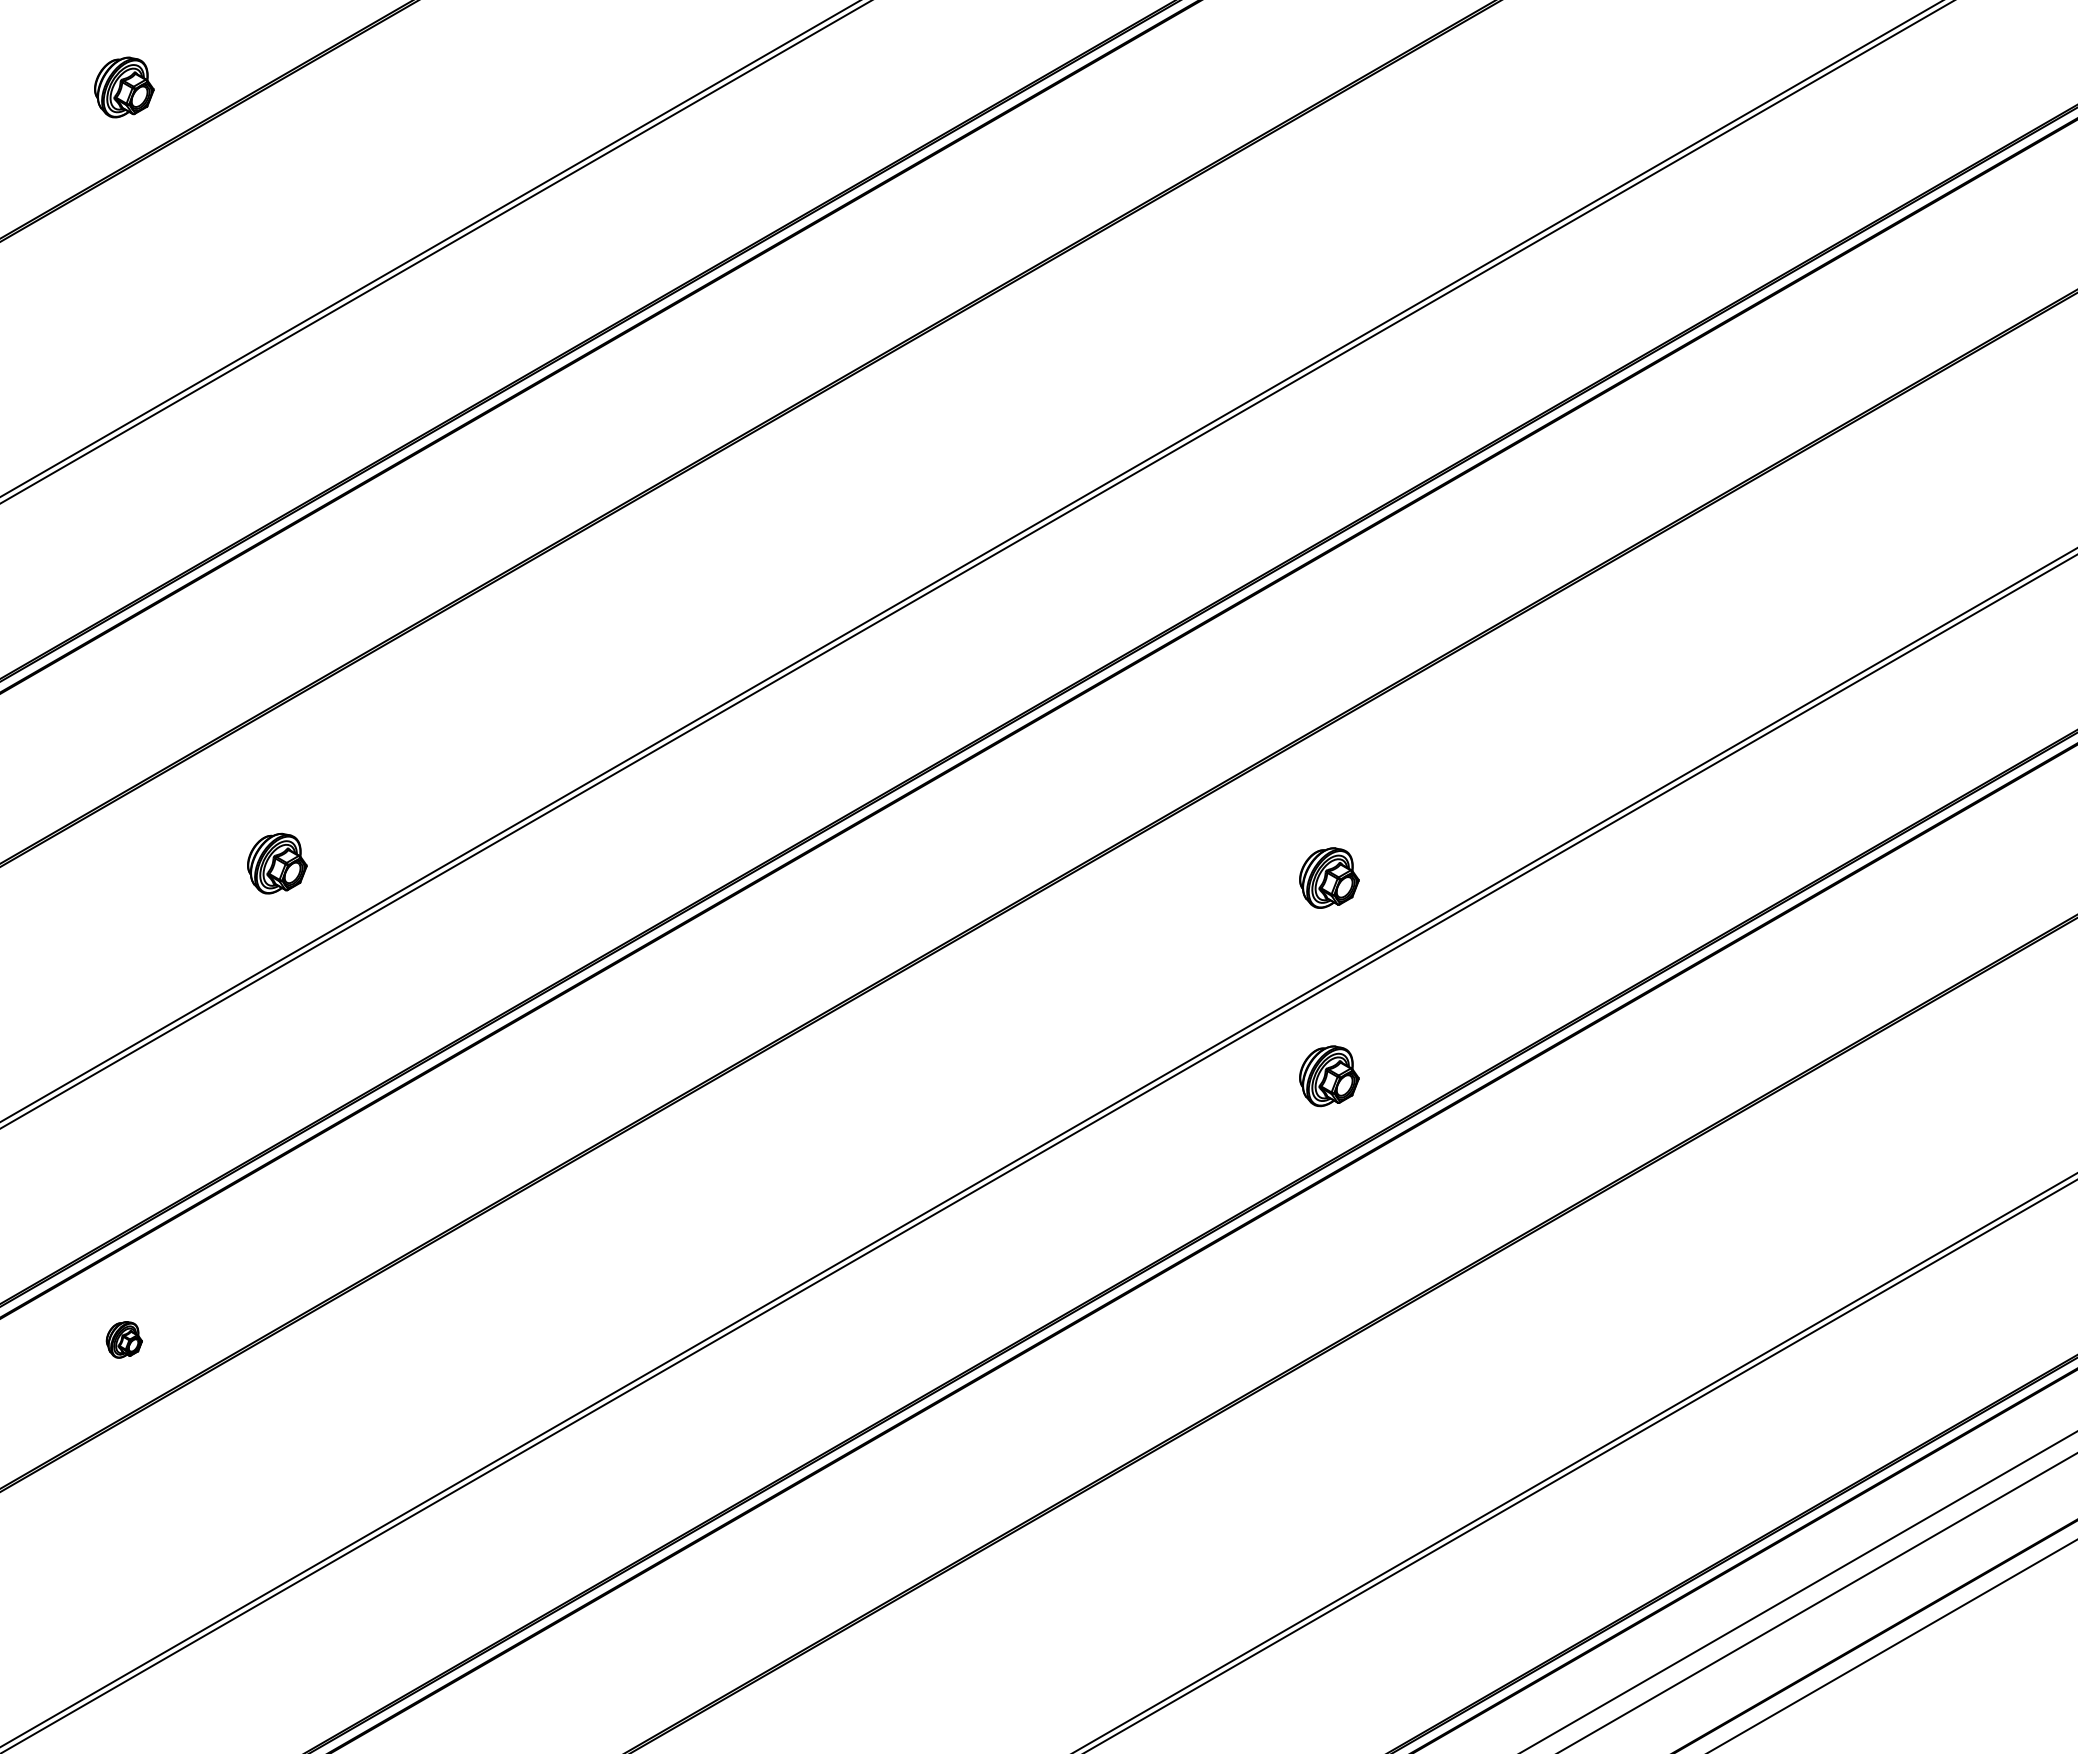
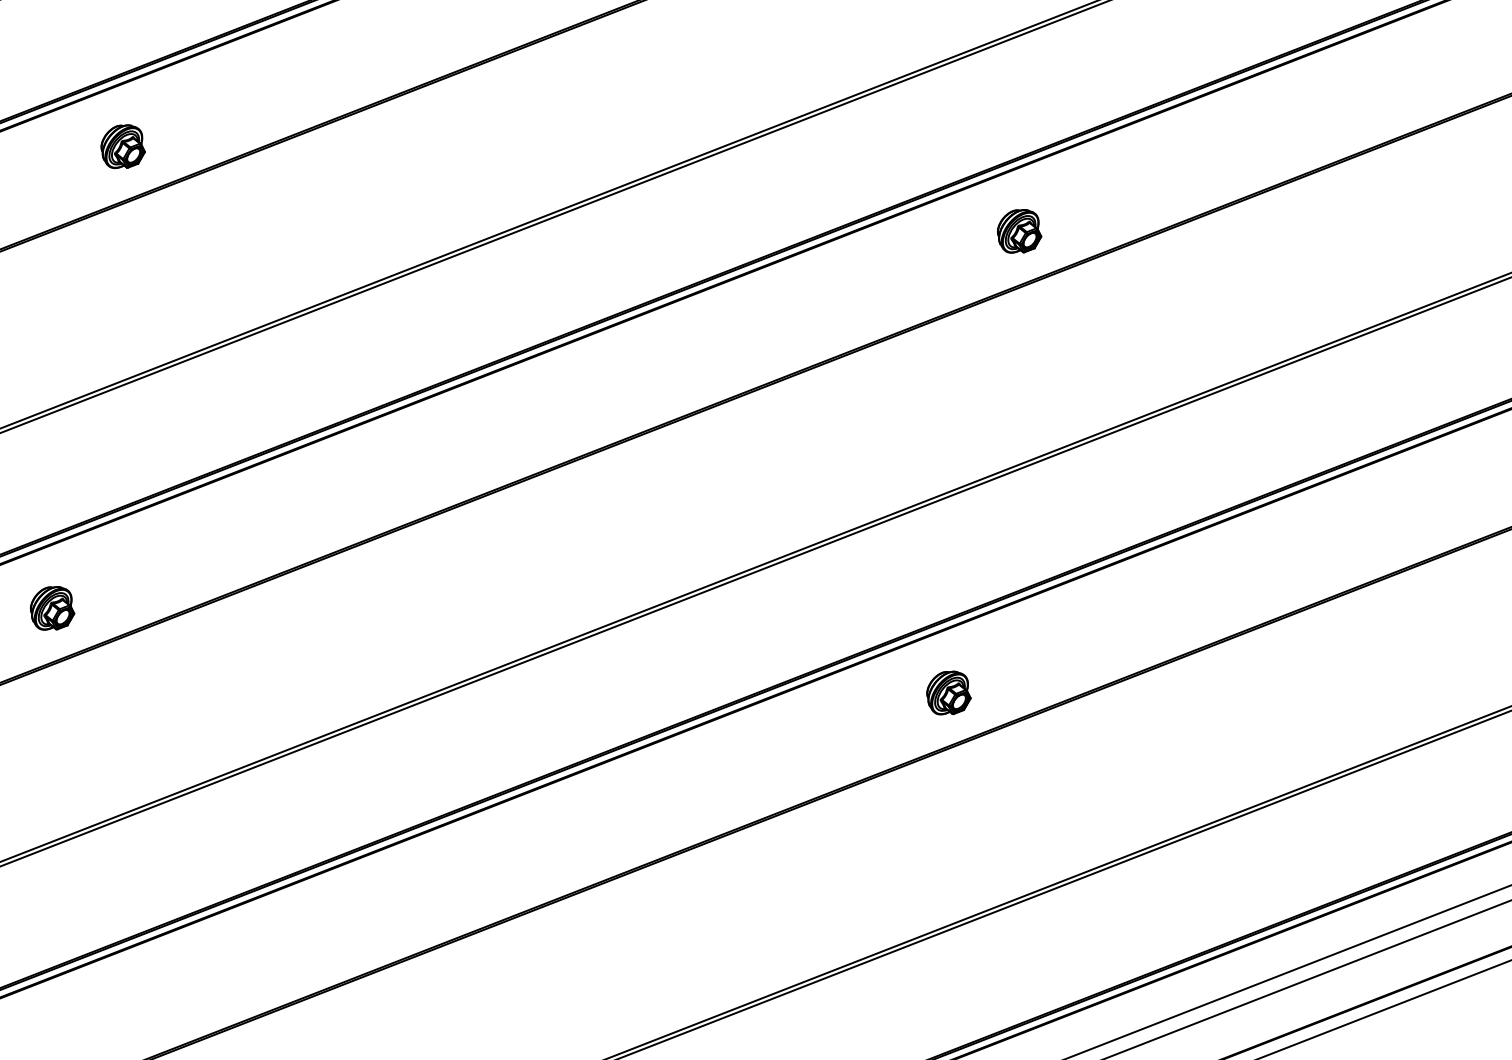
part: (277, 863) -> (123, 146), moved
part: (1329, 877) -> (1019, 231), moved
part: (1329, 1076) -> (949, 693), moved
part: (124, 1339) -> (53, 608), size x1.67

